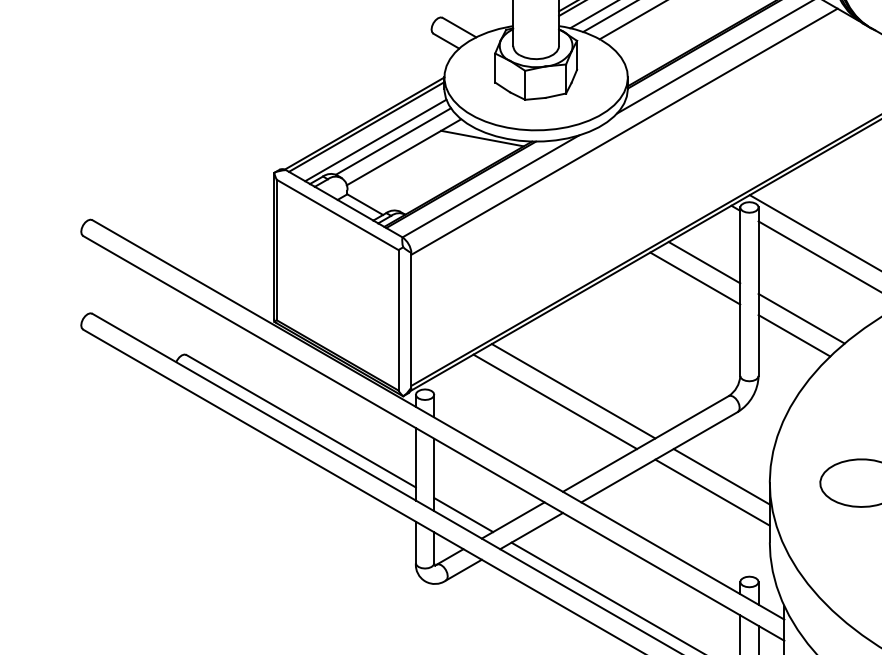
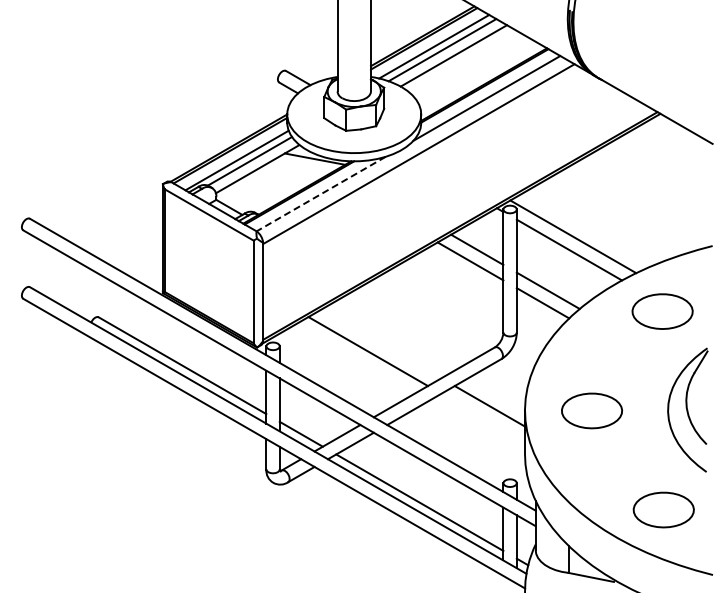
line: (491, 186) -> (321, 194), solid -> dashed
line: (573, 390) -> (381, 343), removed
line: (712, 492) -> (483, 417), removed

